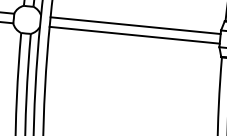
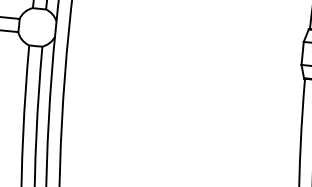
line: (135, 25) -> (186, 35), removed
line: (134, 34) -> (184, 47), removed

